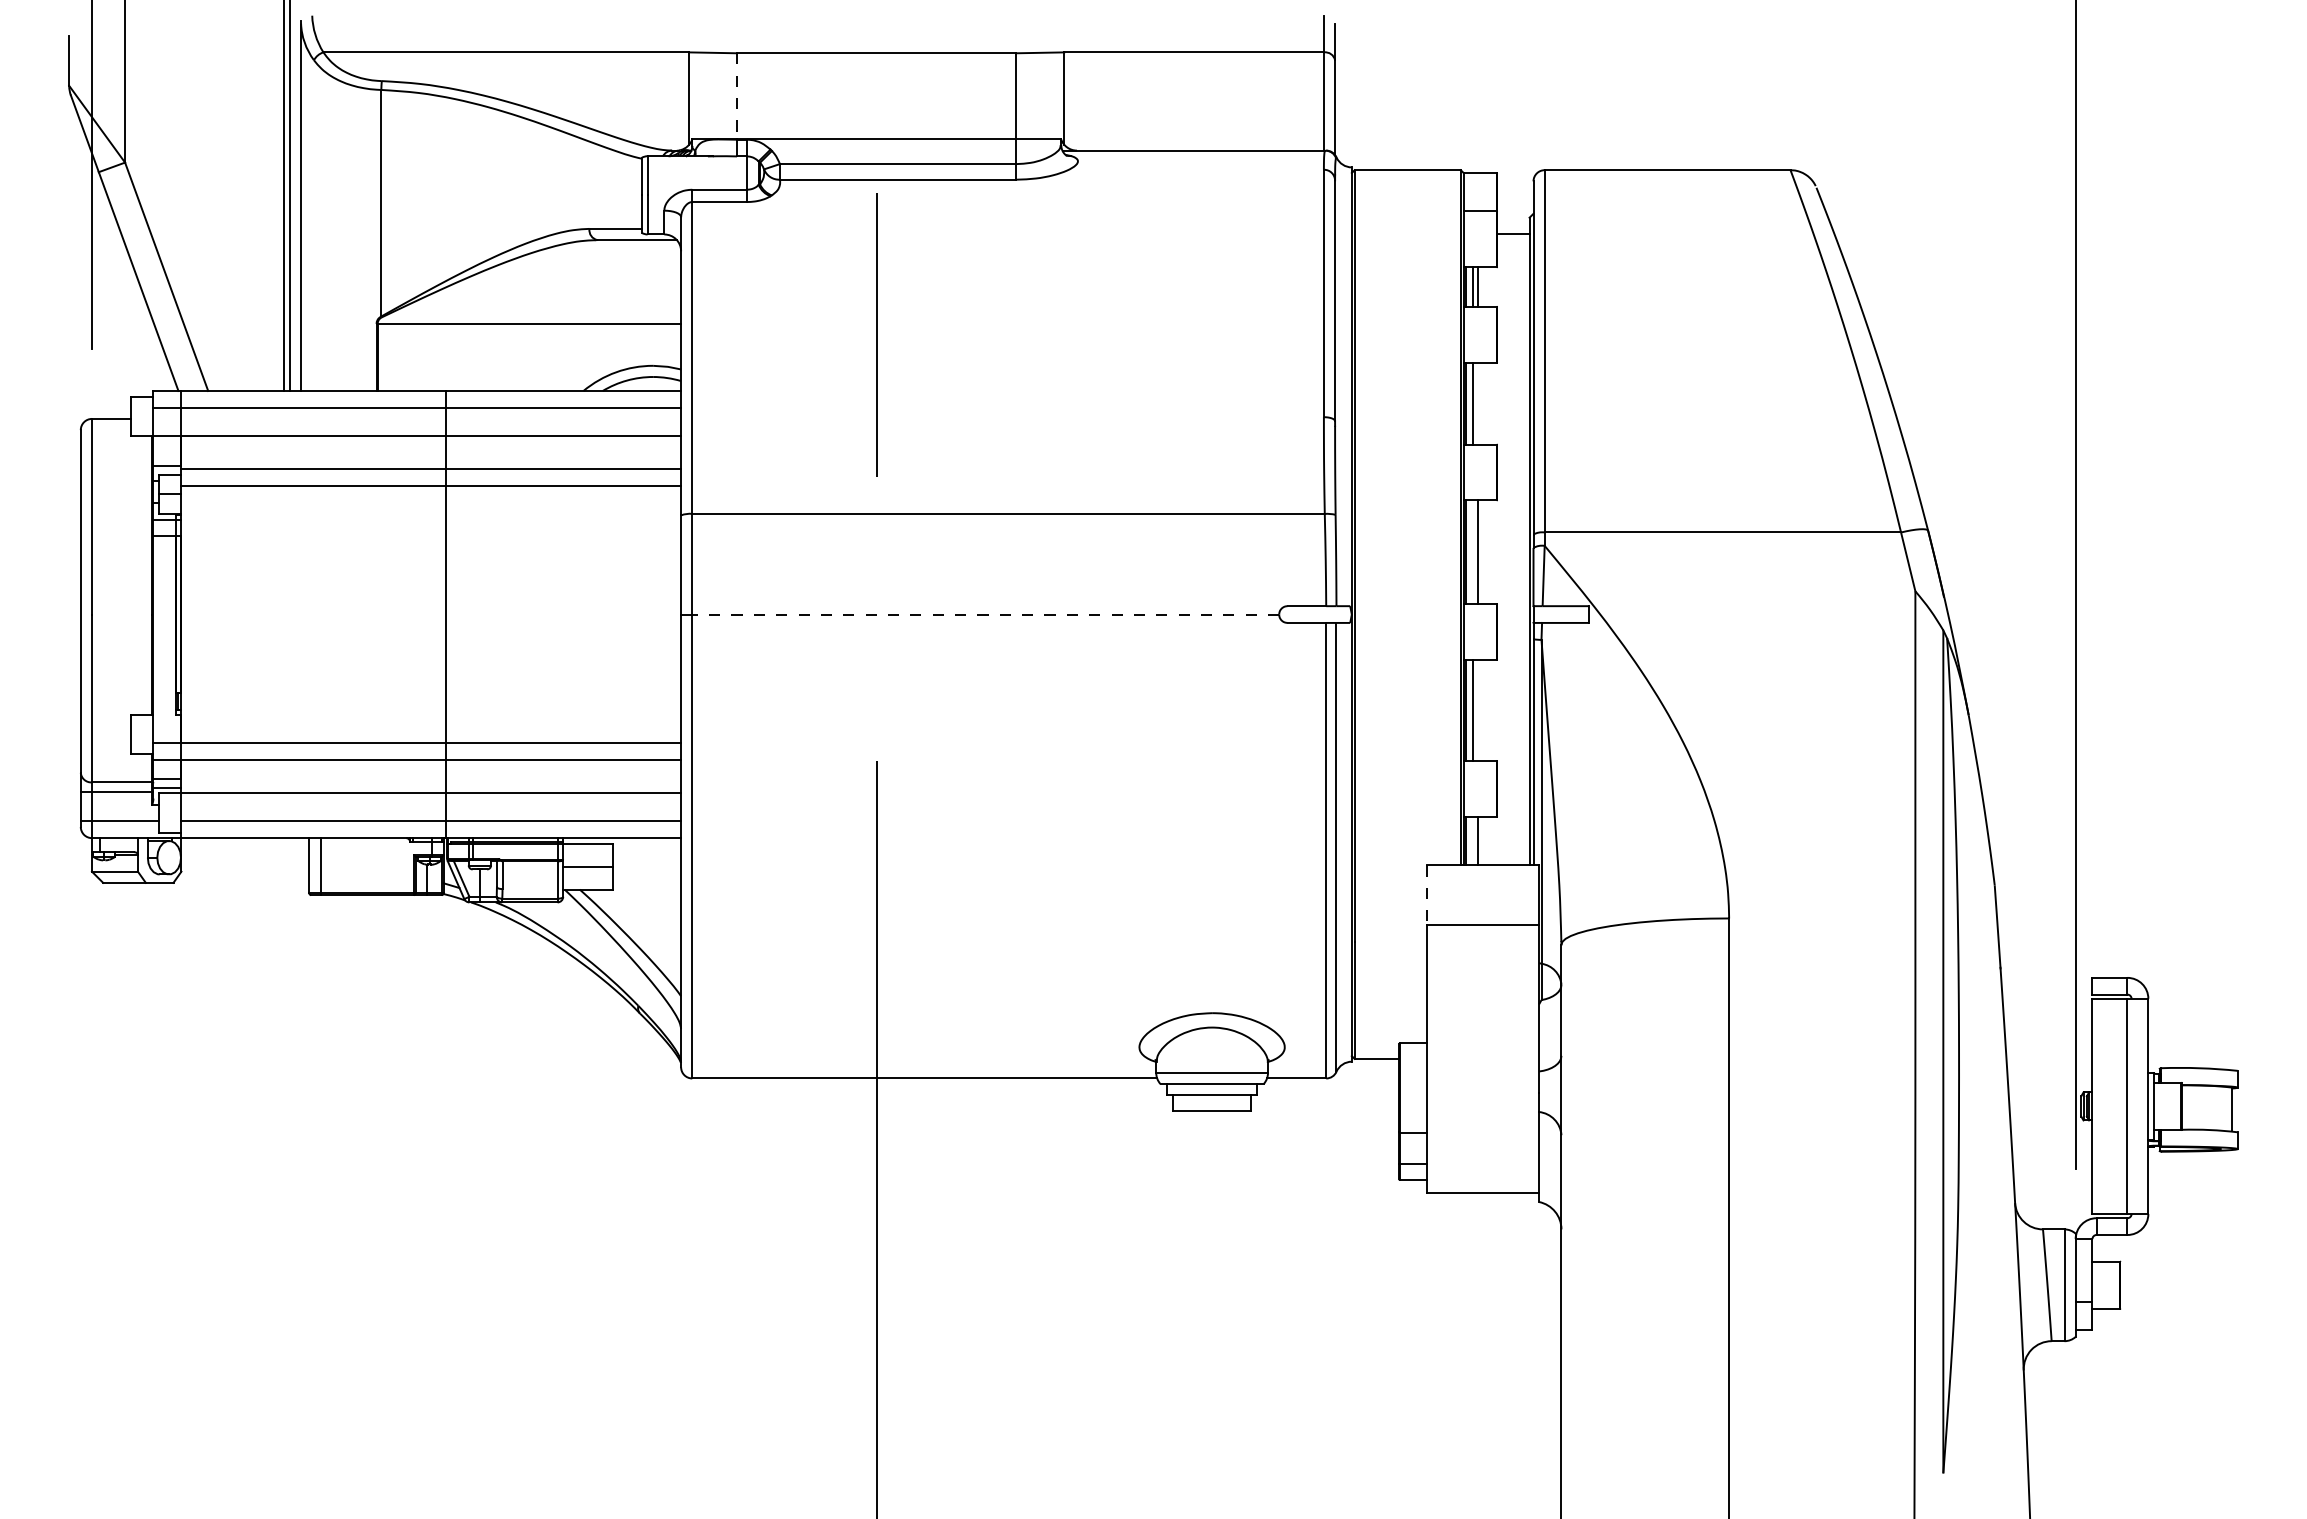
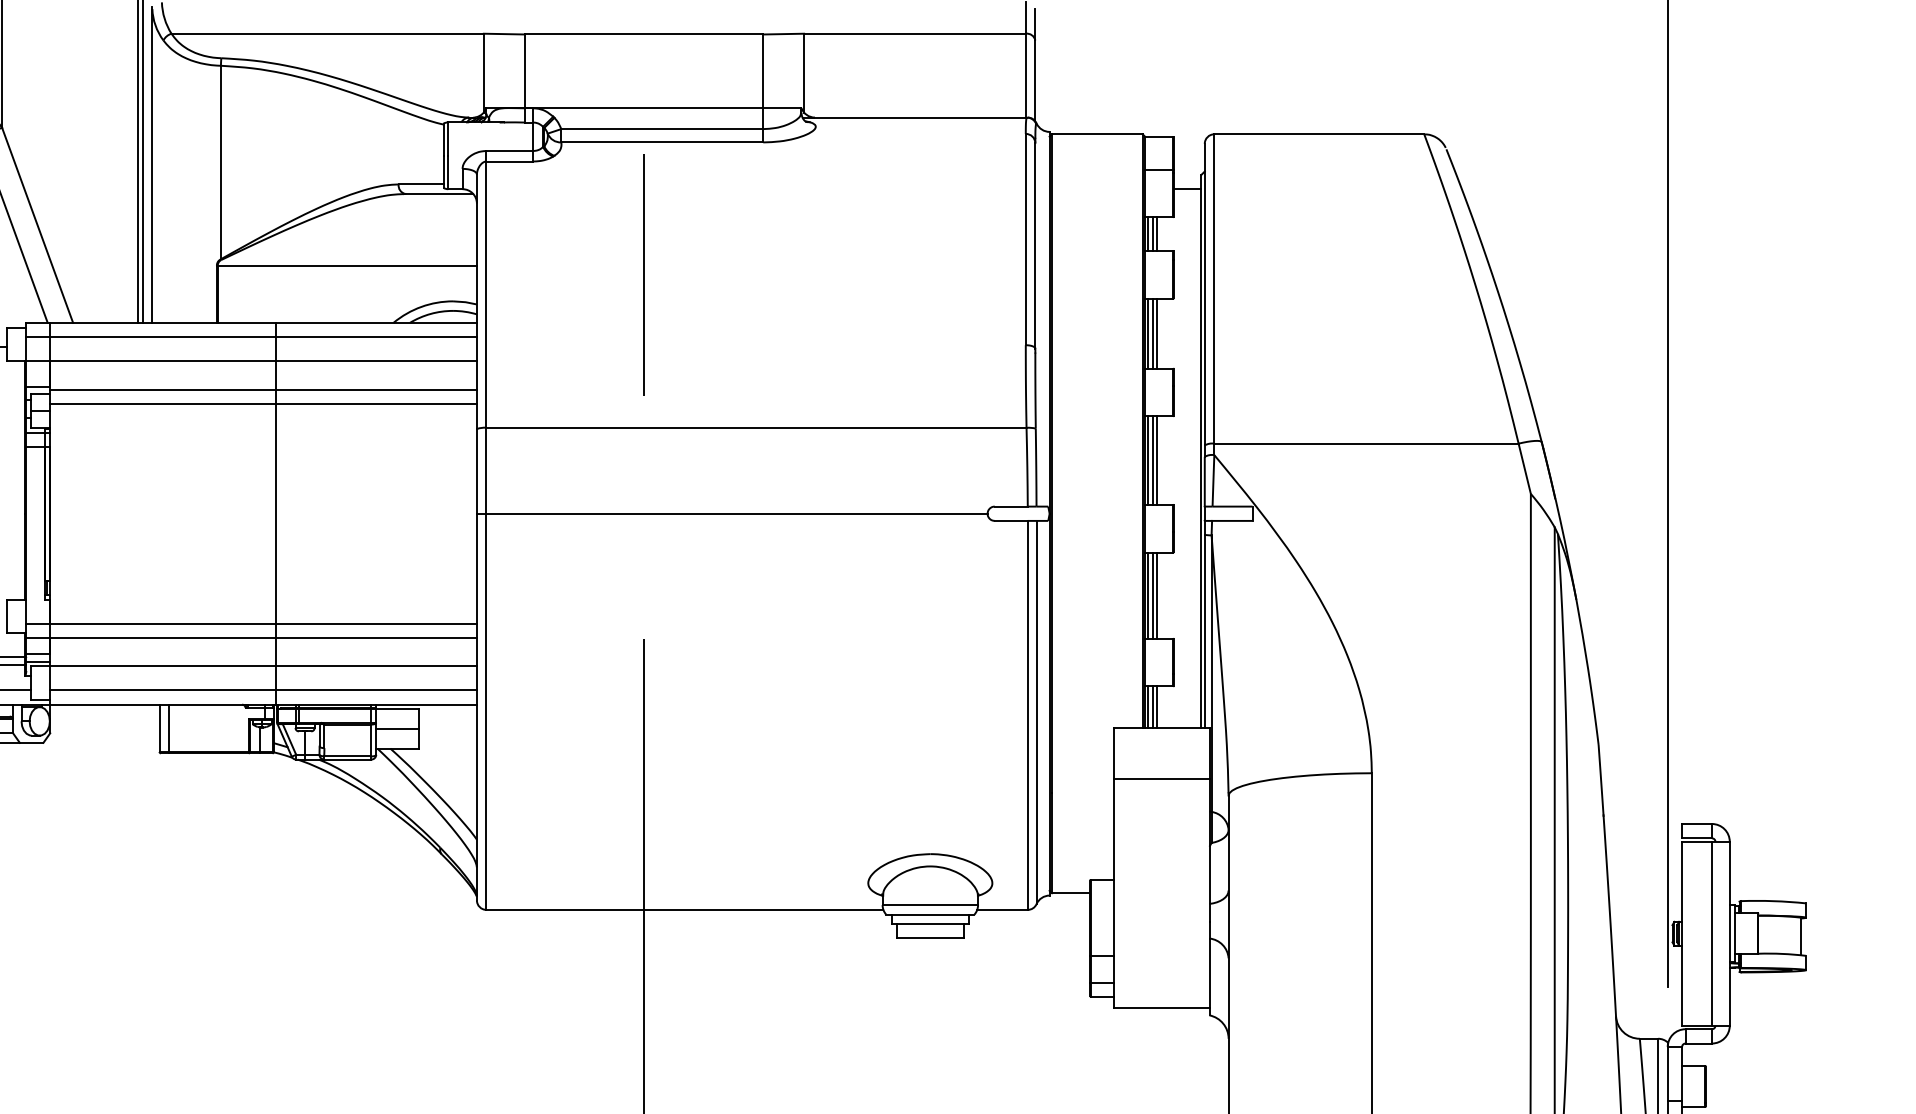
line: (737, 96) -> (525, 71), dashed -> solid
line: (1477, 403) -> (1156, 333), added
line: (1472, 552) -> (1152, 460), added
line: (985, 614) -> (736, 513), dashed -> solid
line: (1477, 709) -> (1156, 594), added
line: (1472, 840) -> (1152, 706), added
line: (1427, 895) -> (1114, 753), dashed -> solid

